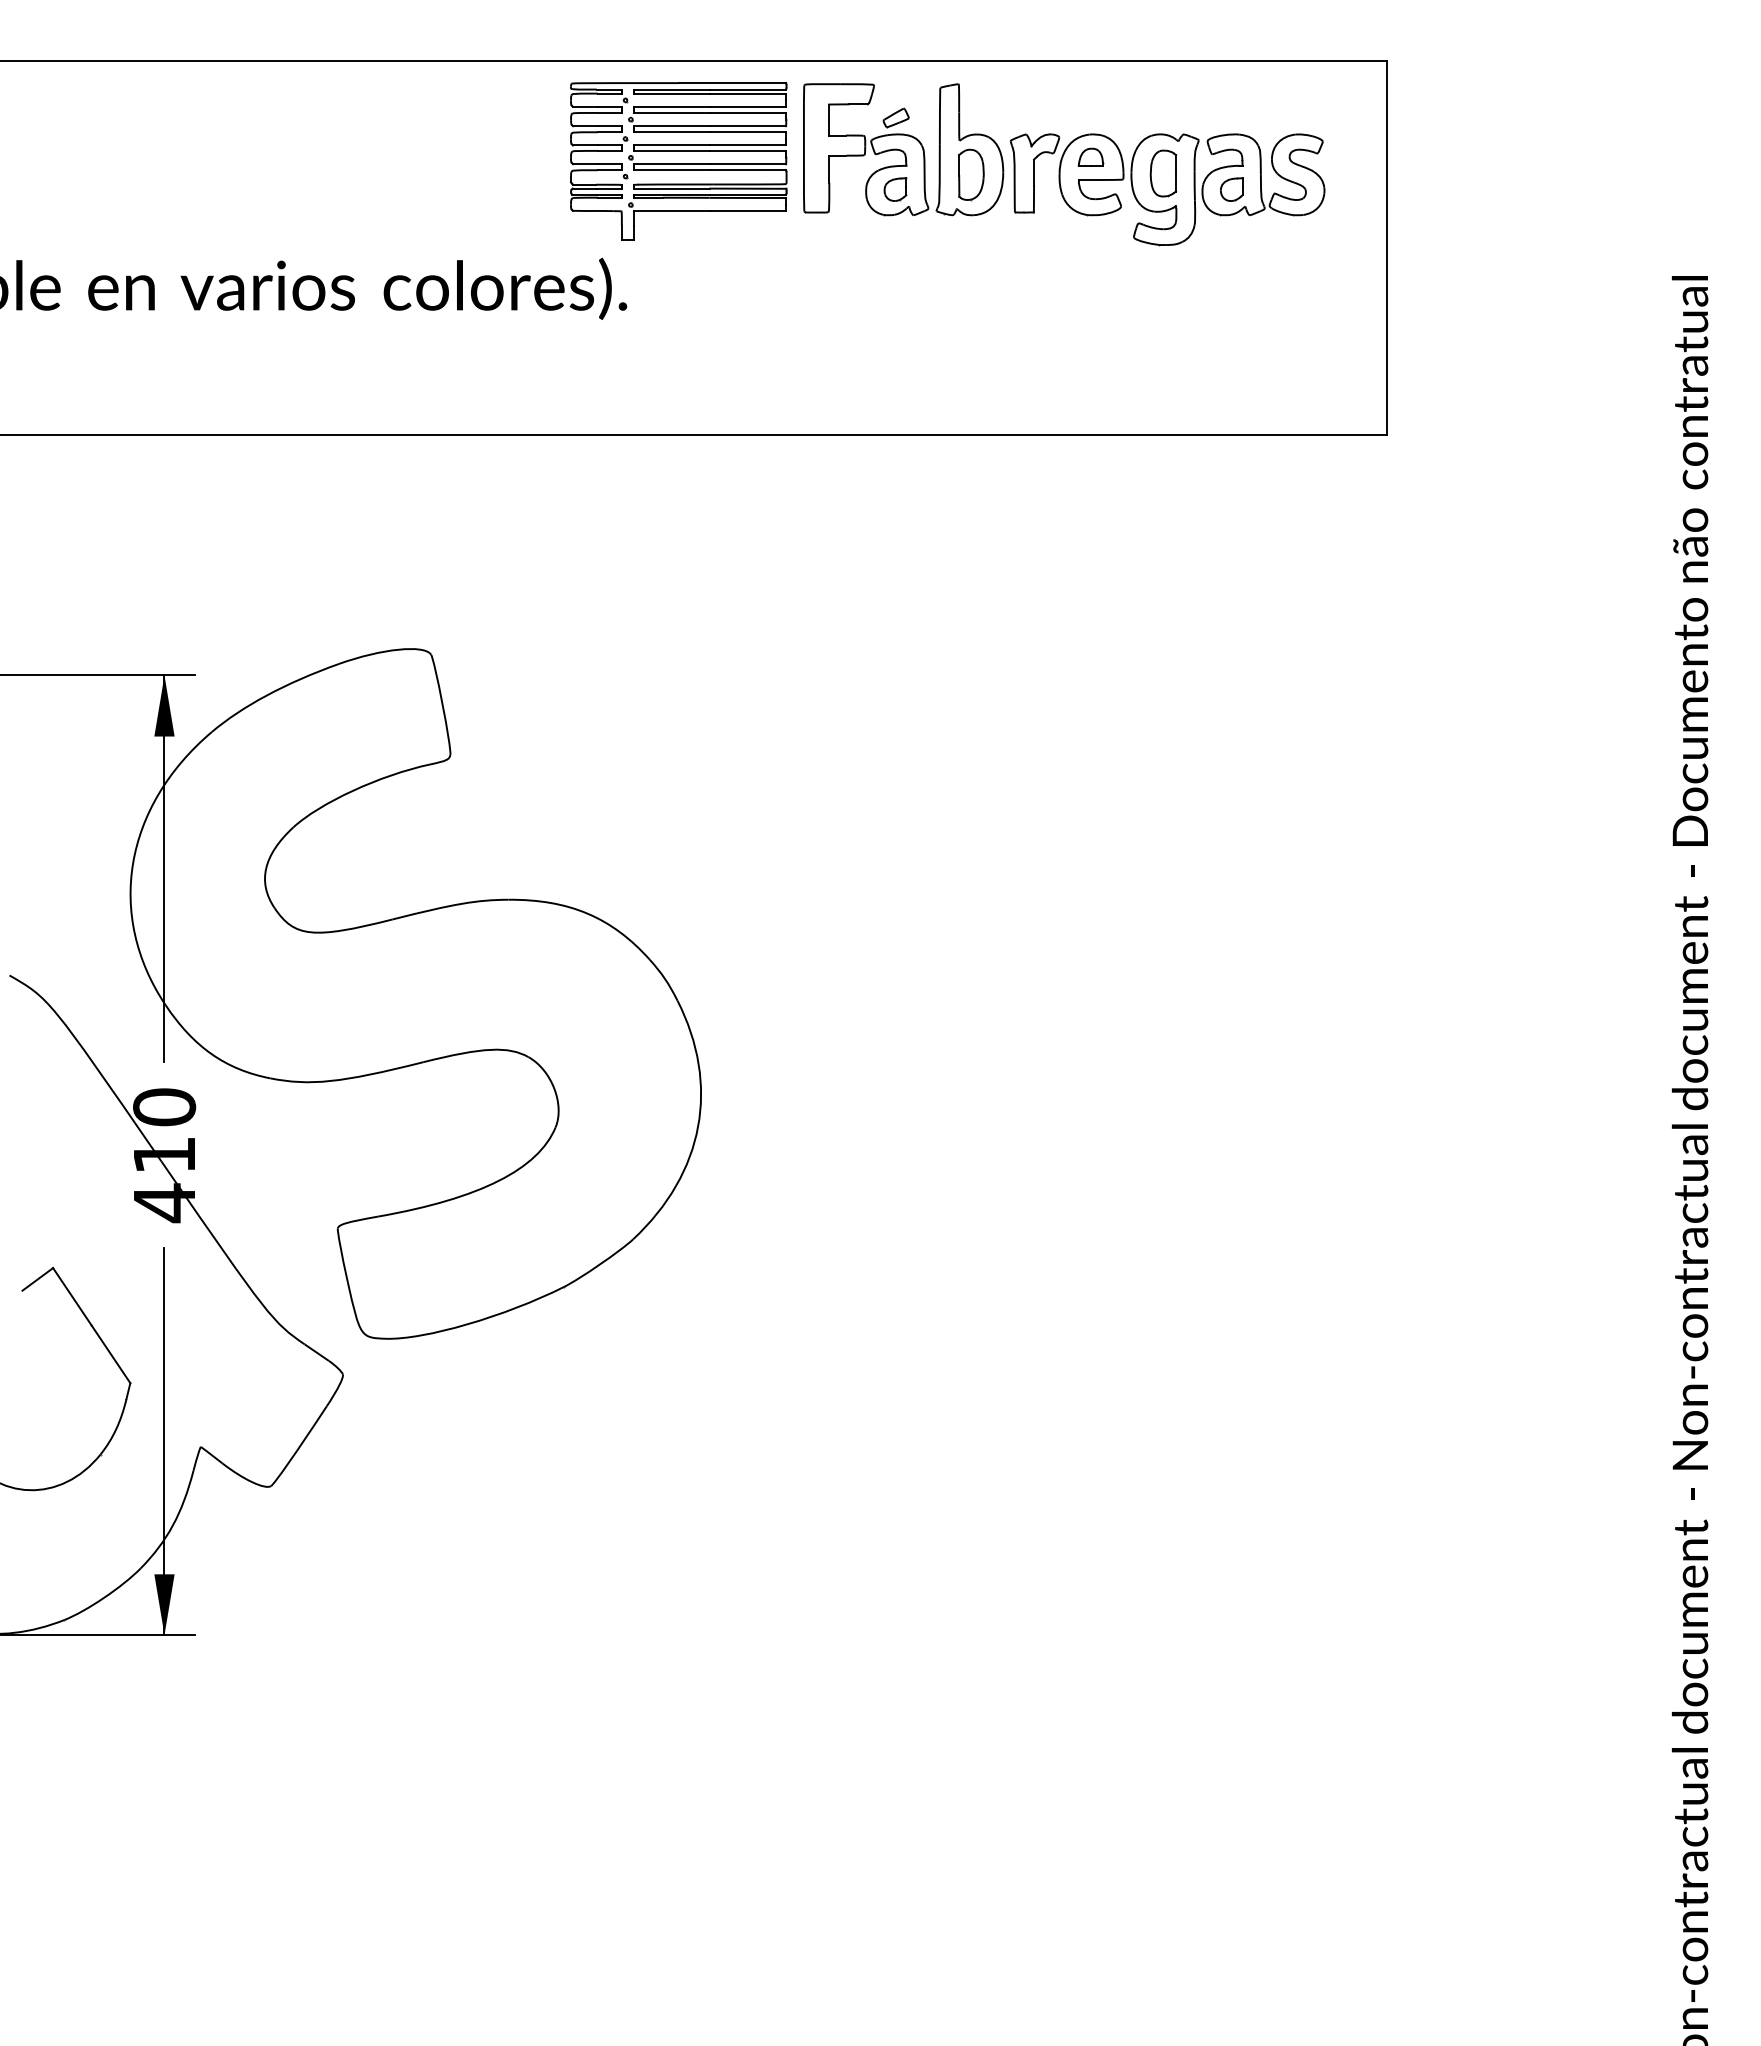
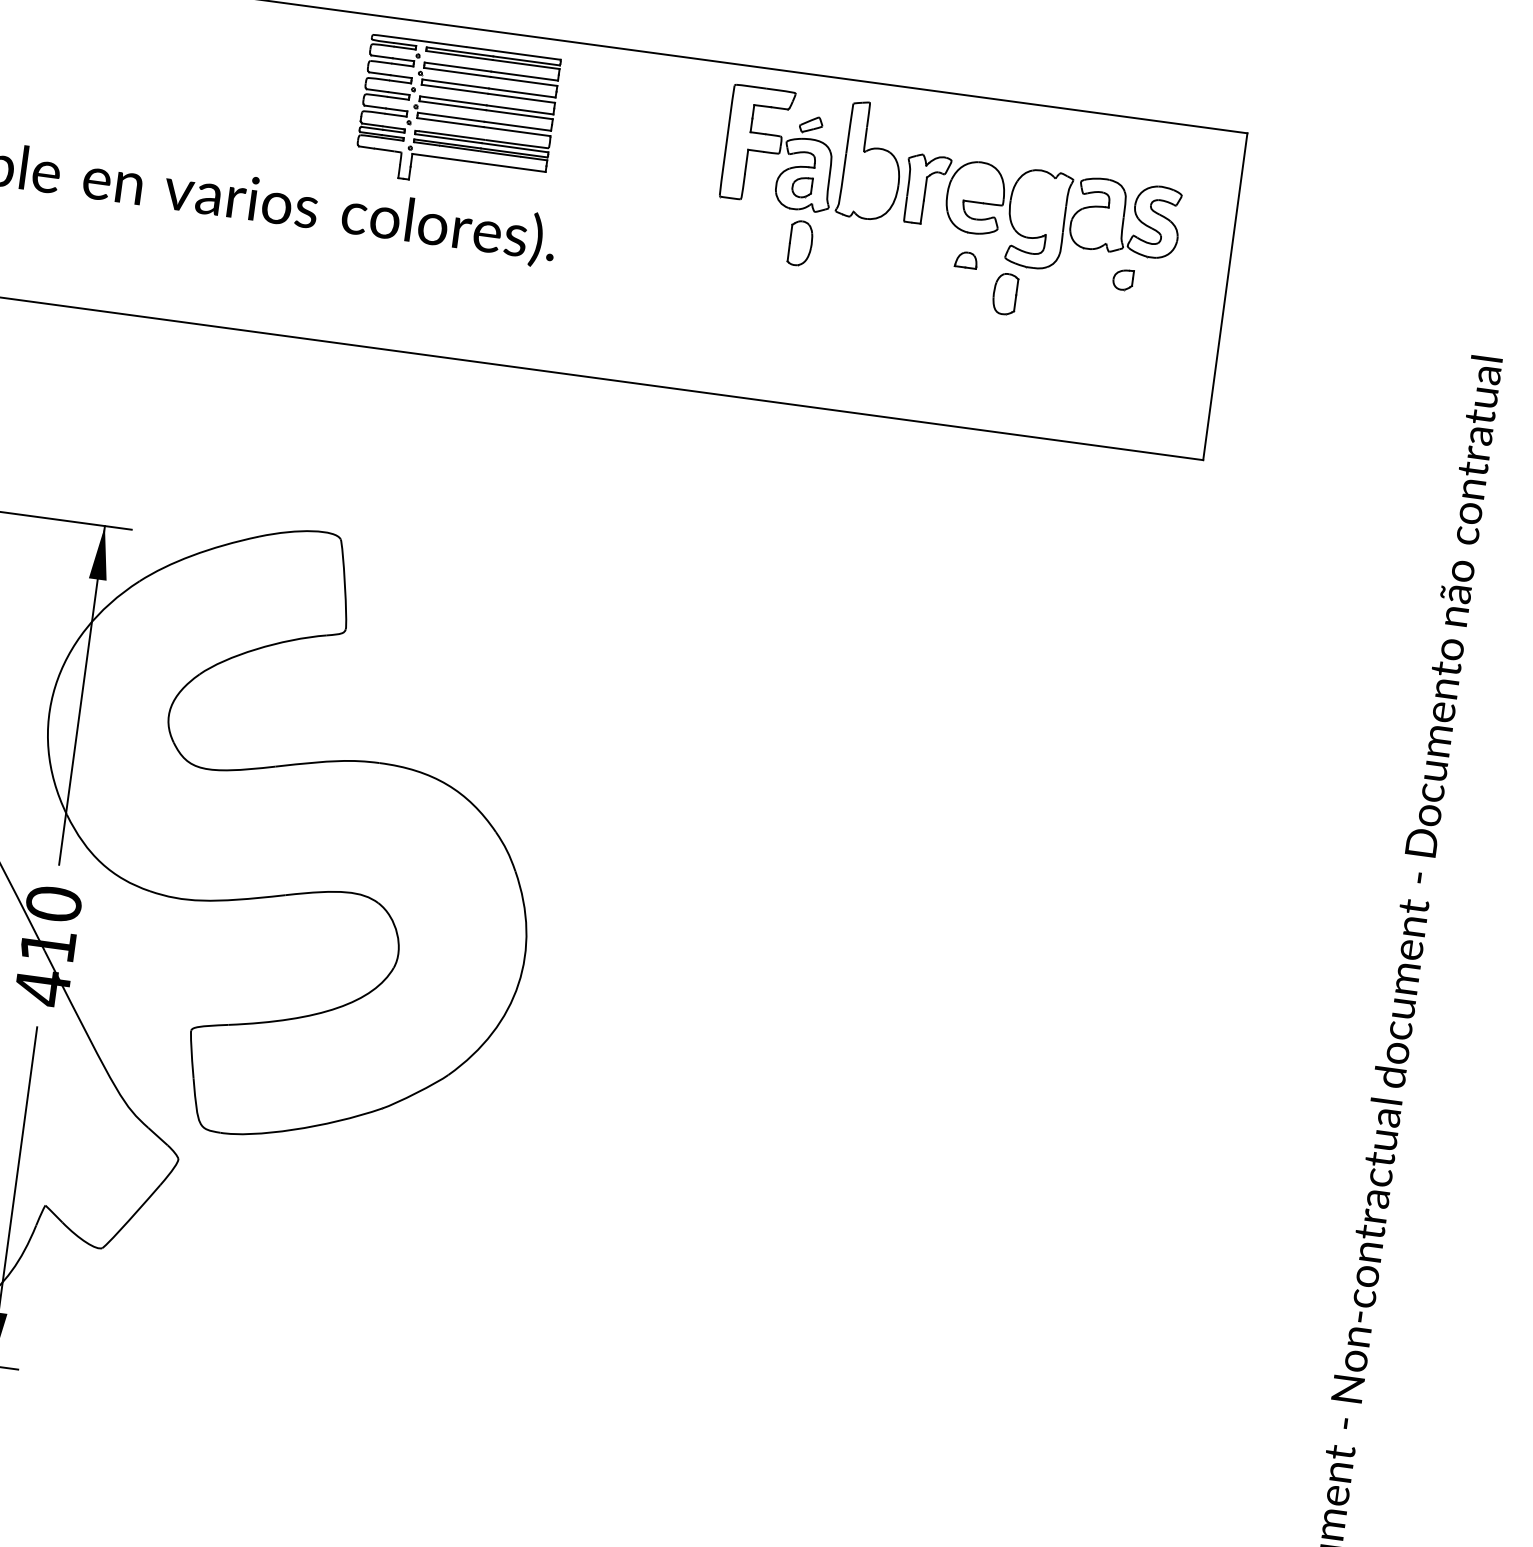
part: (1090, 156) -> (966, 259), moved
part: (678, 161) -> (457, 115), moved
part: (1163, 173) -> (1005, 294), moved
part: (971, 174) -> (800, 243), moved
part: (1231, 189) -> (1122, 279), moved

